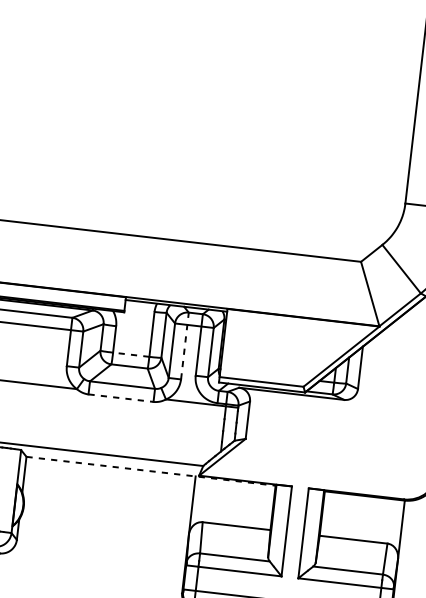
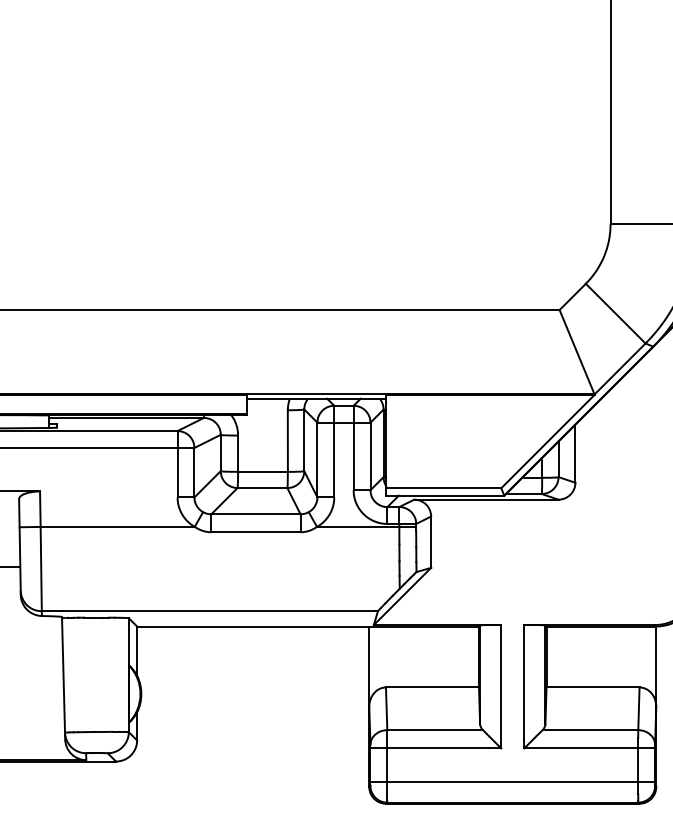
line: (185, 345) -> (334, 451), dashed -> solid
line: (130, 354) -> (262, 471), dashed -> solid
line: (120, 398) -> (255, 532), dashed -> solid
line: (151, 471) -> (308, 626), dashed -> solid

